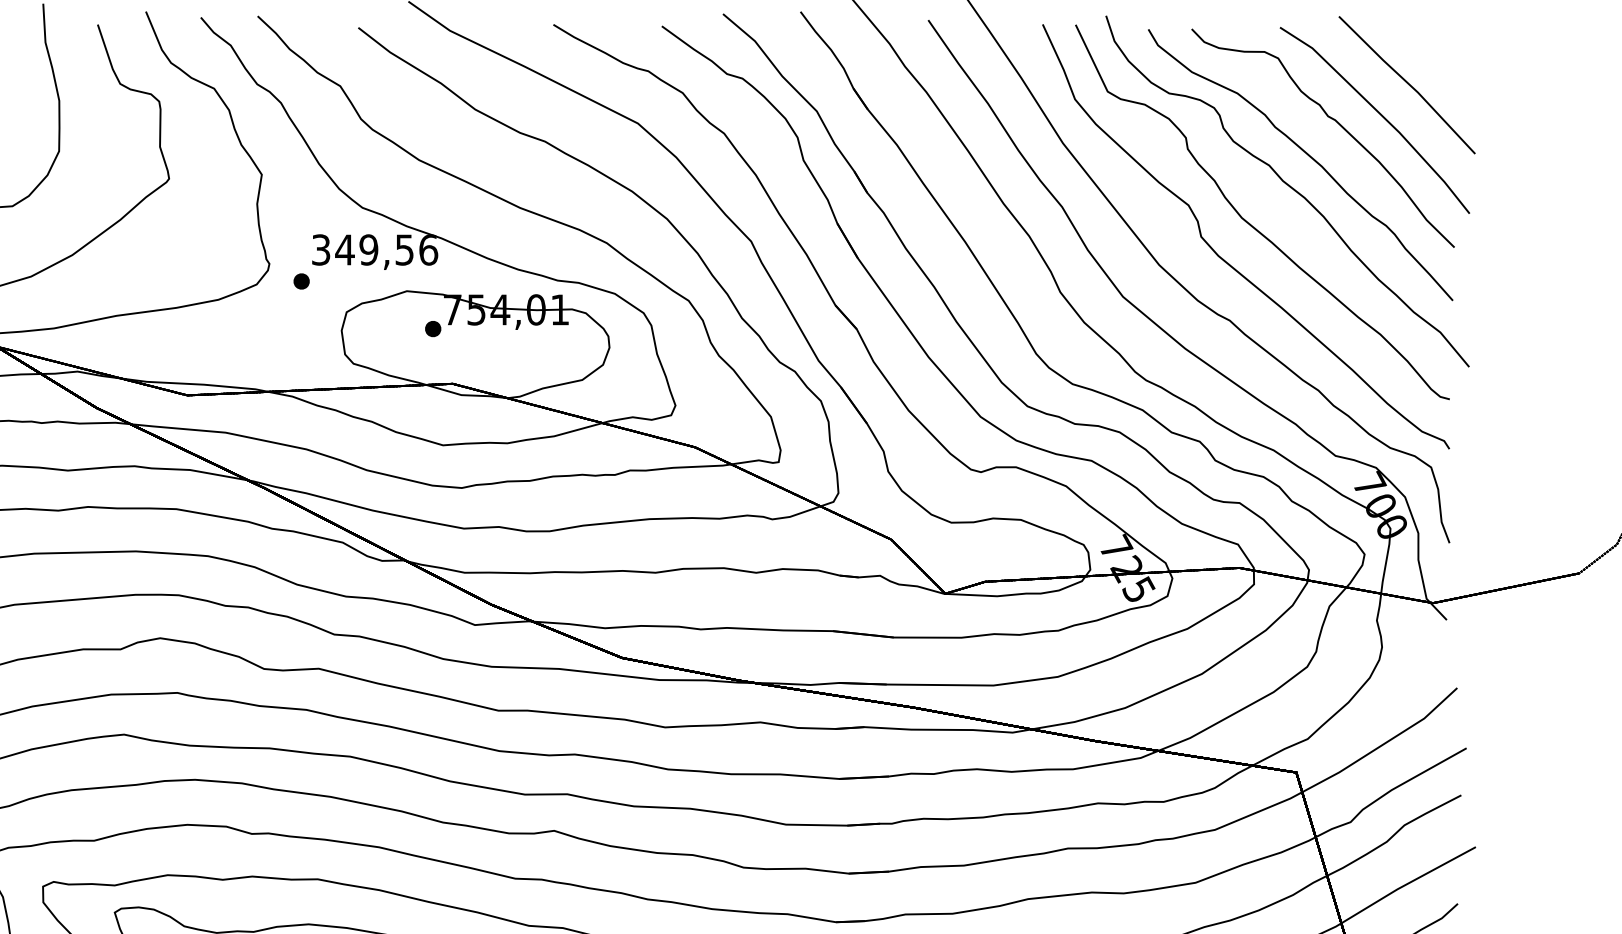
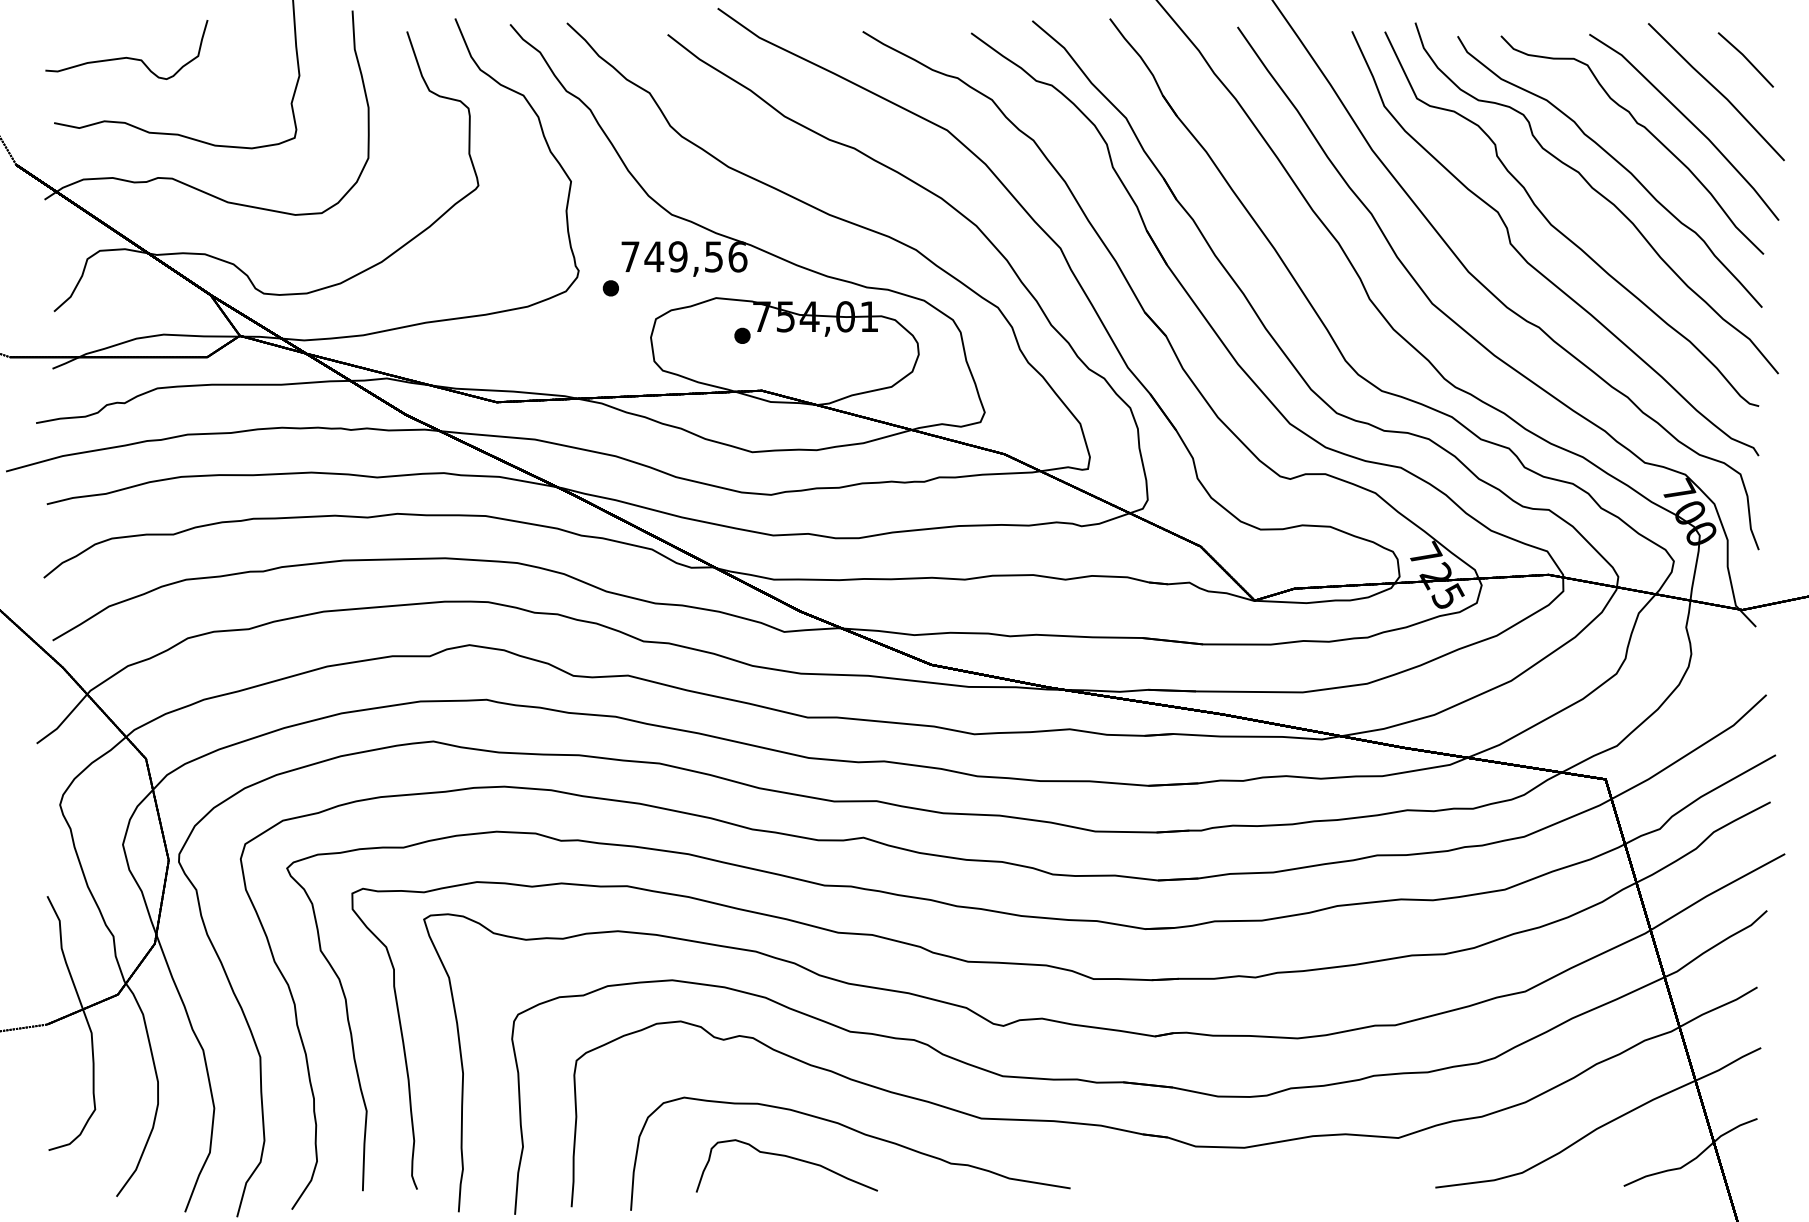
part: (1436, 52) -> (1745, 59), added
text: (321, 249) -> (630, 256), 349,56 -> 749,56

